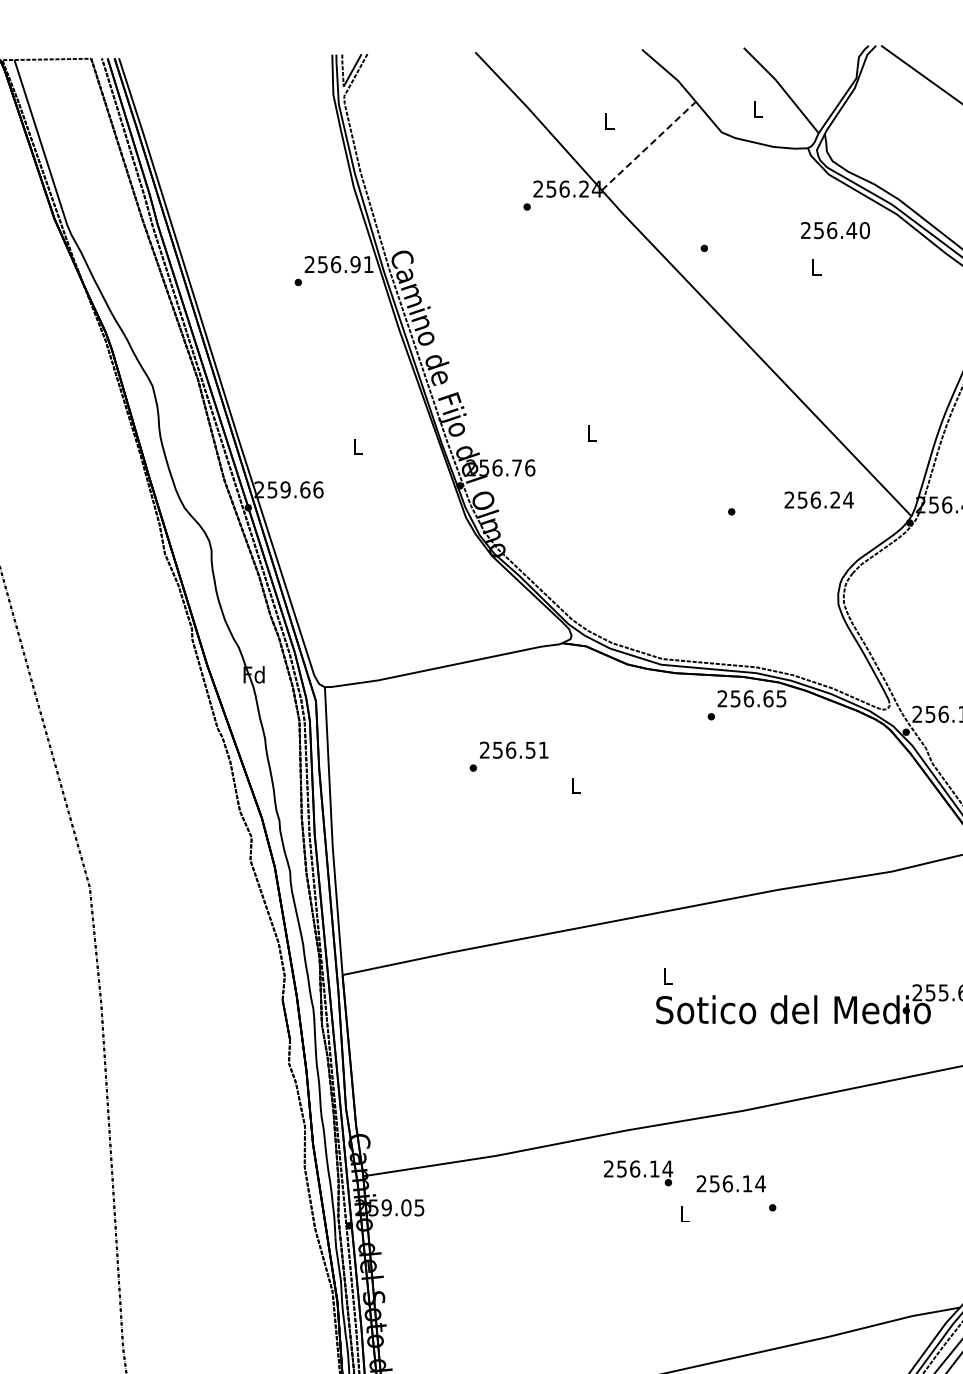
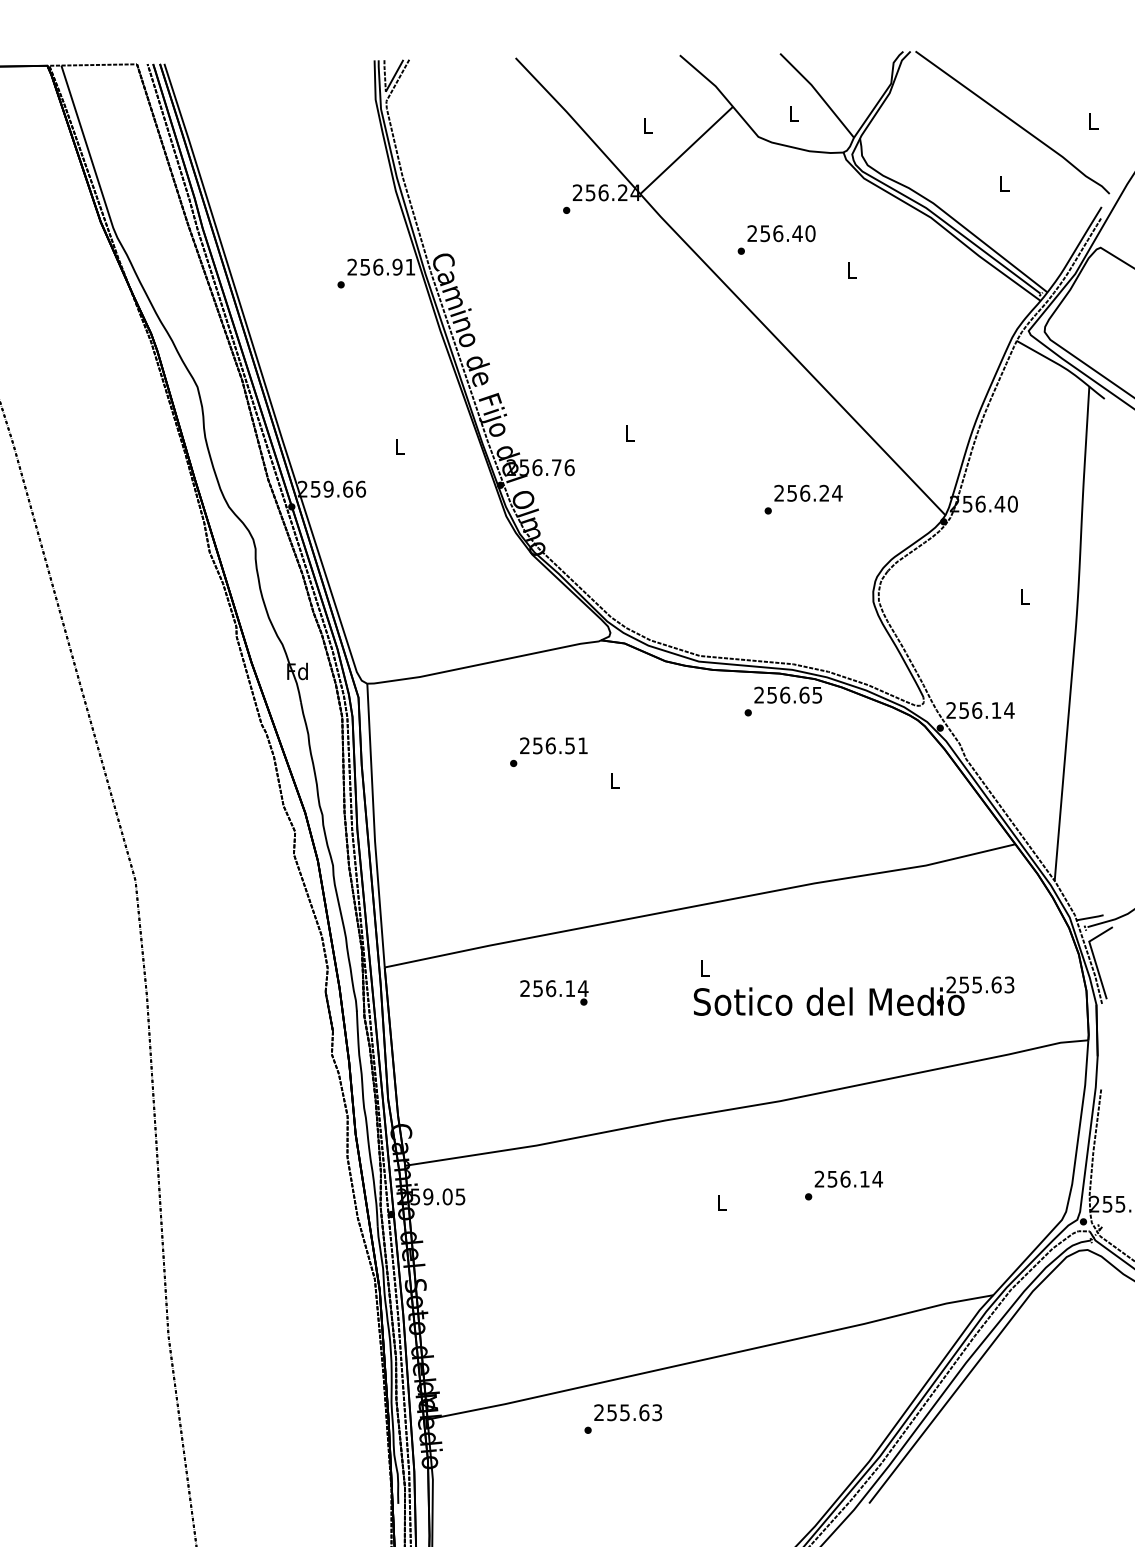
line: (648, 146) -> (686, 150), dashed -> solid
text: (835, 230) -> (781, 233), moved
text: (819, 499) -> (808, 492), moved
text: (638, 1172) -> (554, 992), moved
text: (730, 1183) -> (848, 1178), moved

